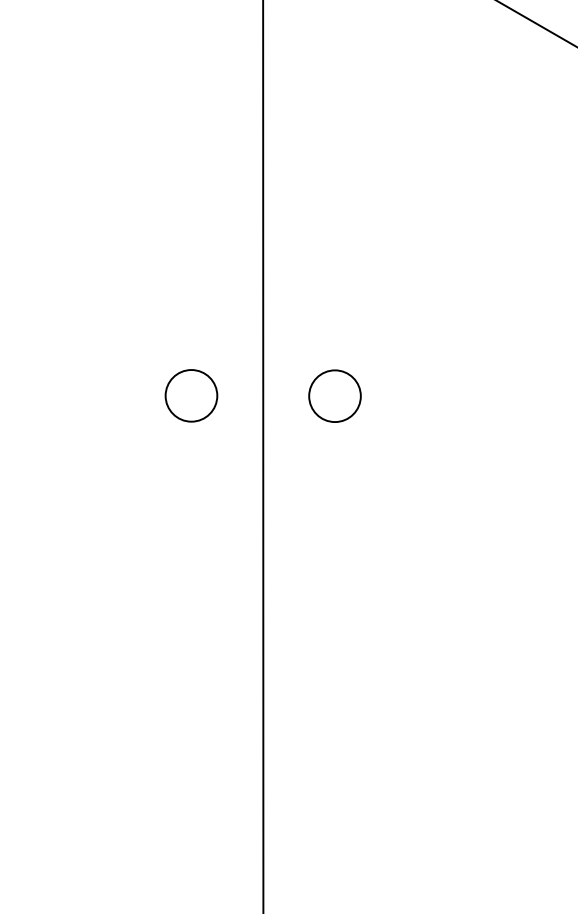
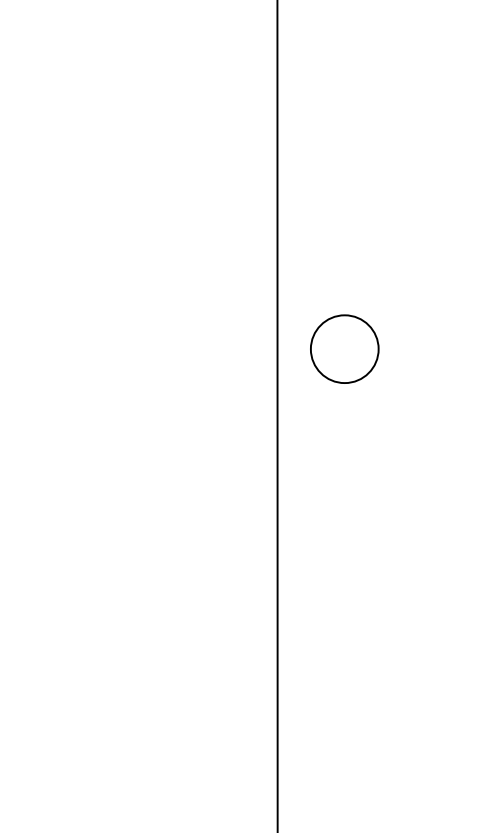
circle: (191, 395) -> (210, 348), removed
circle: (334, 395) -> (344, 348), size x1.4

